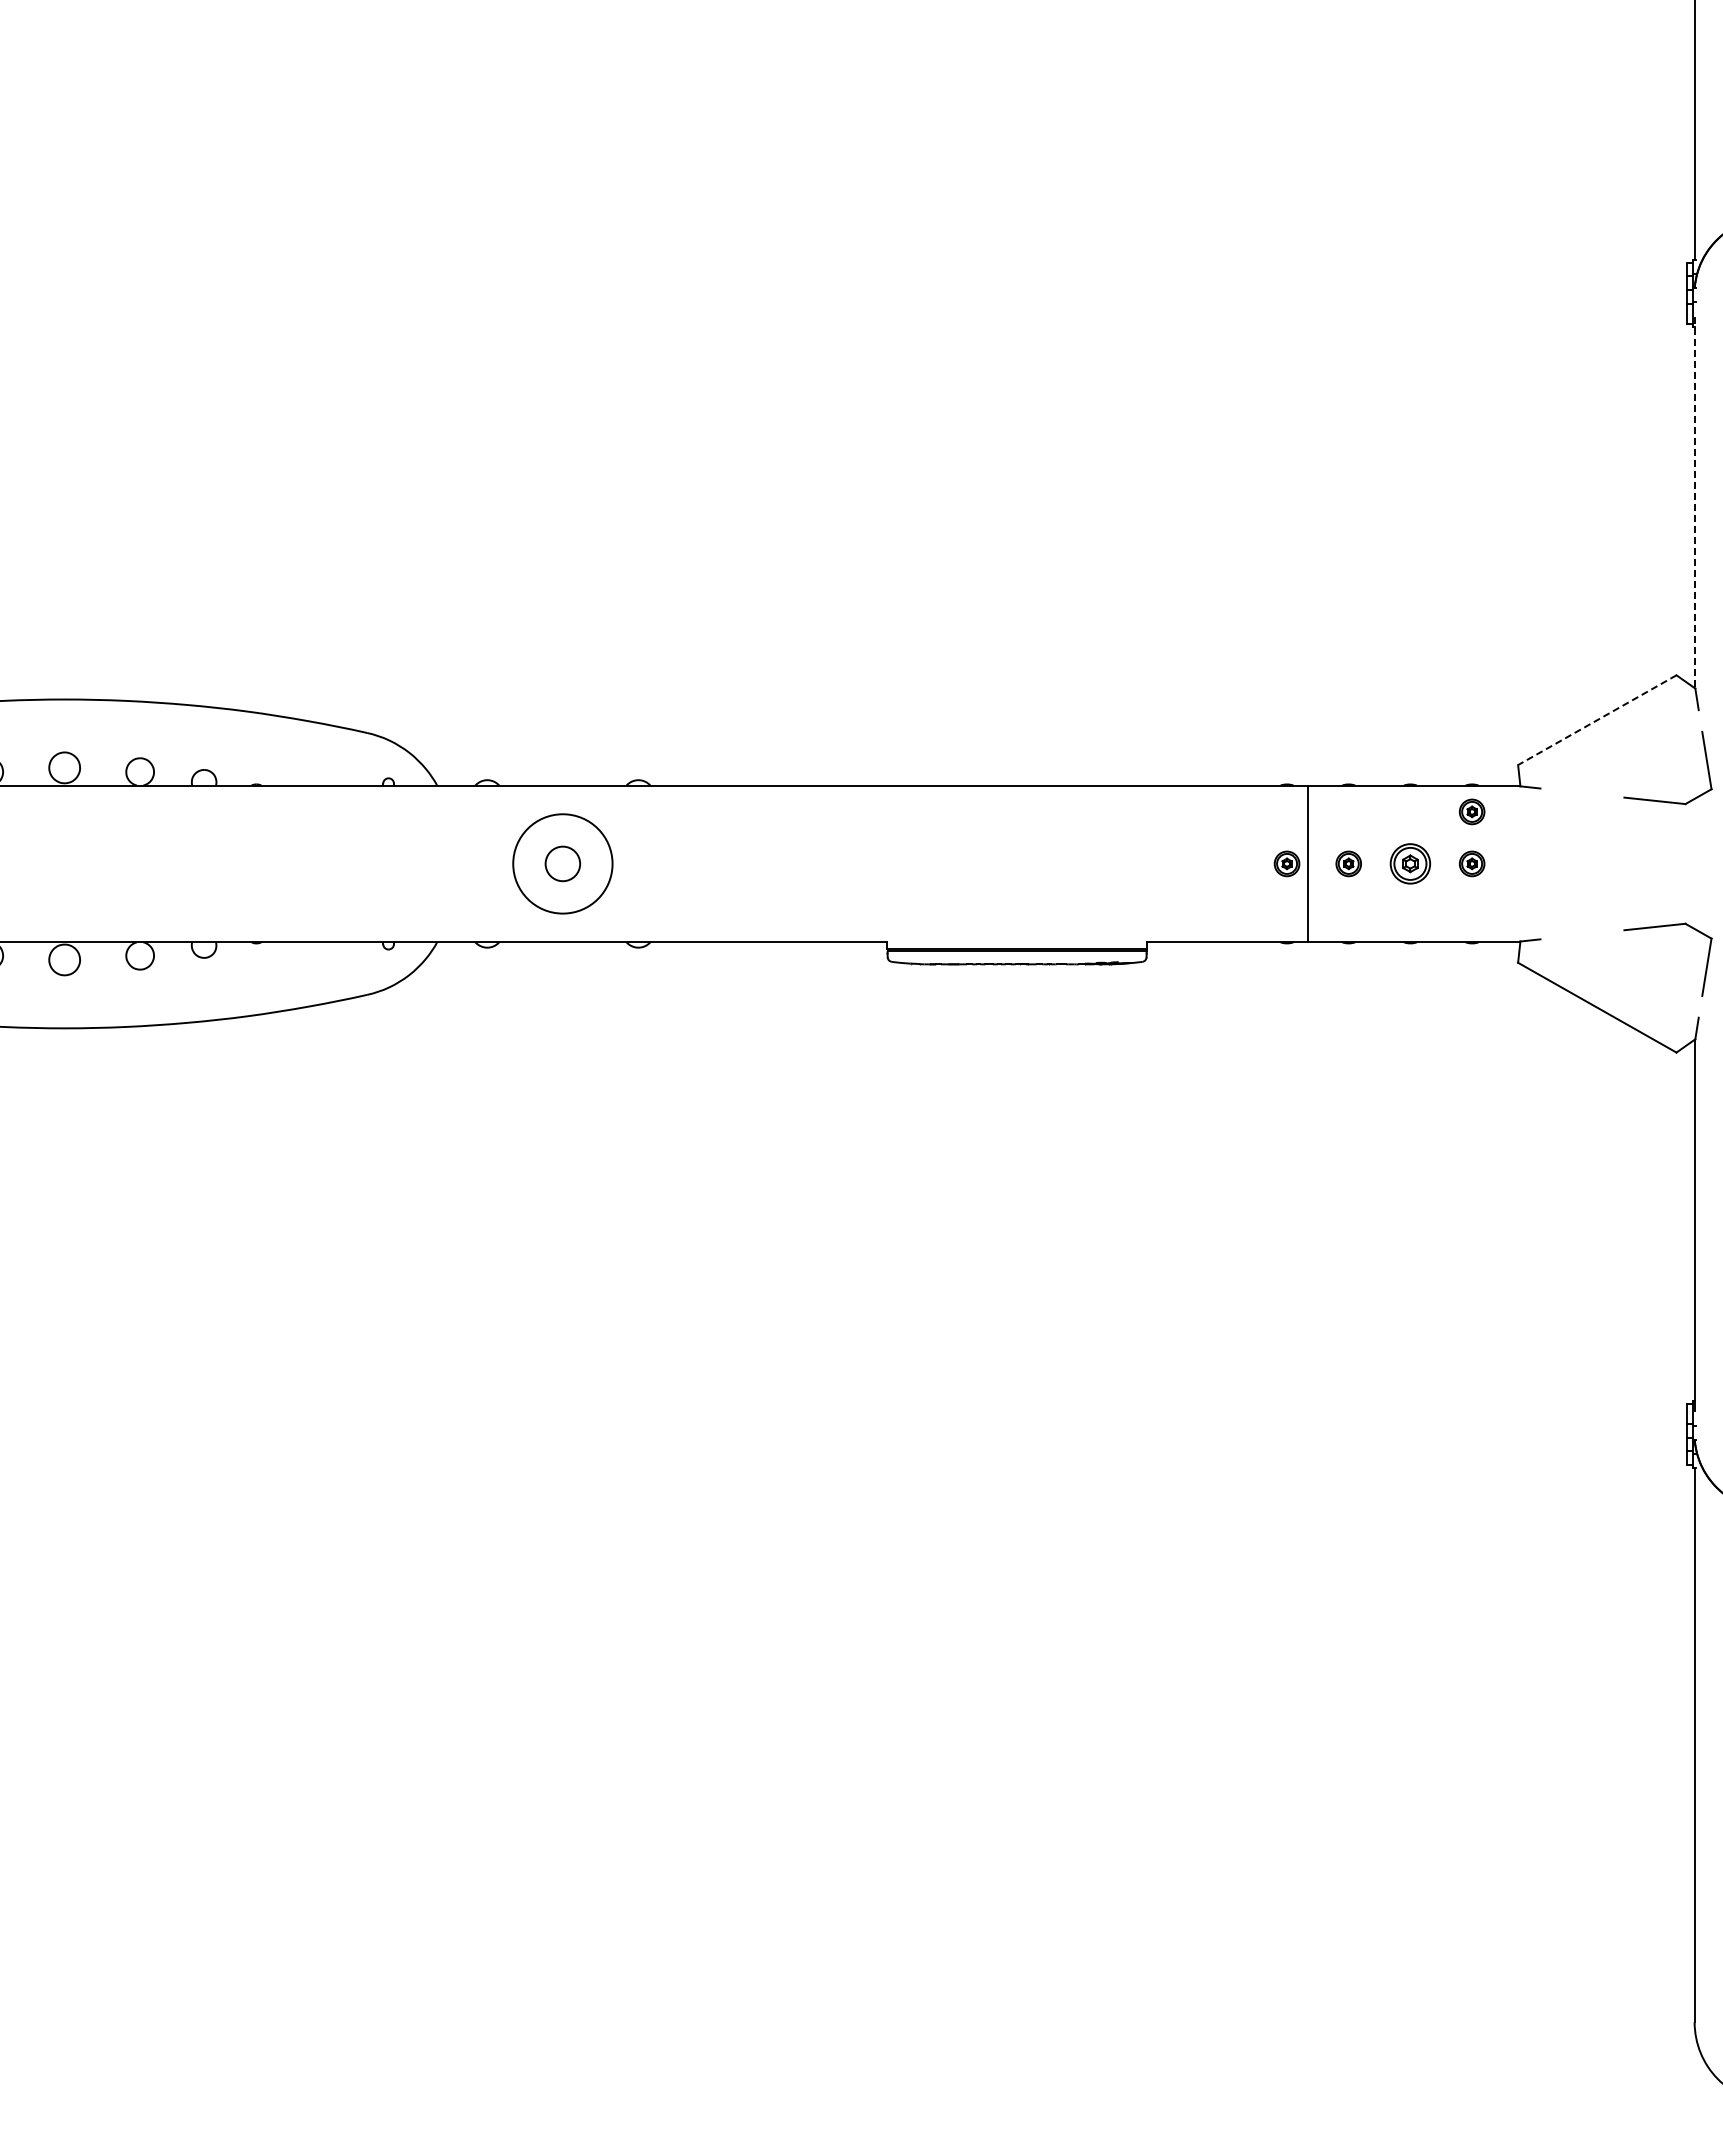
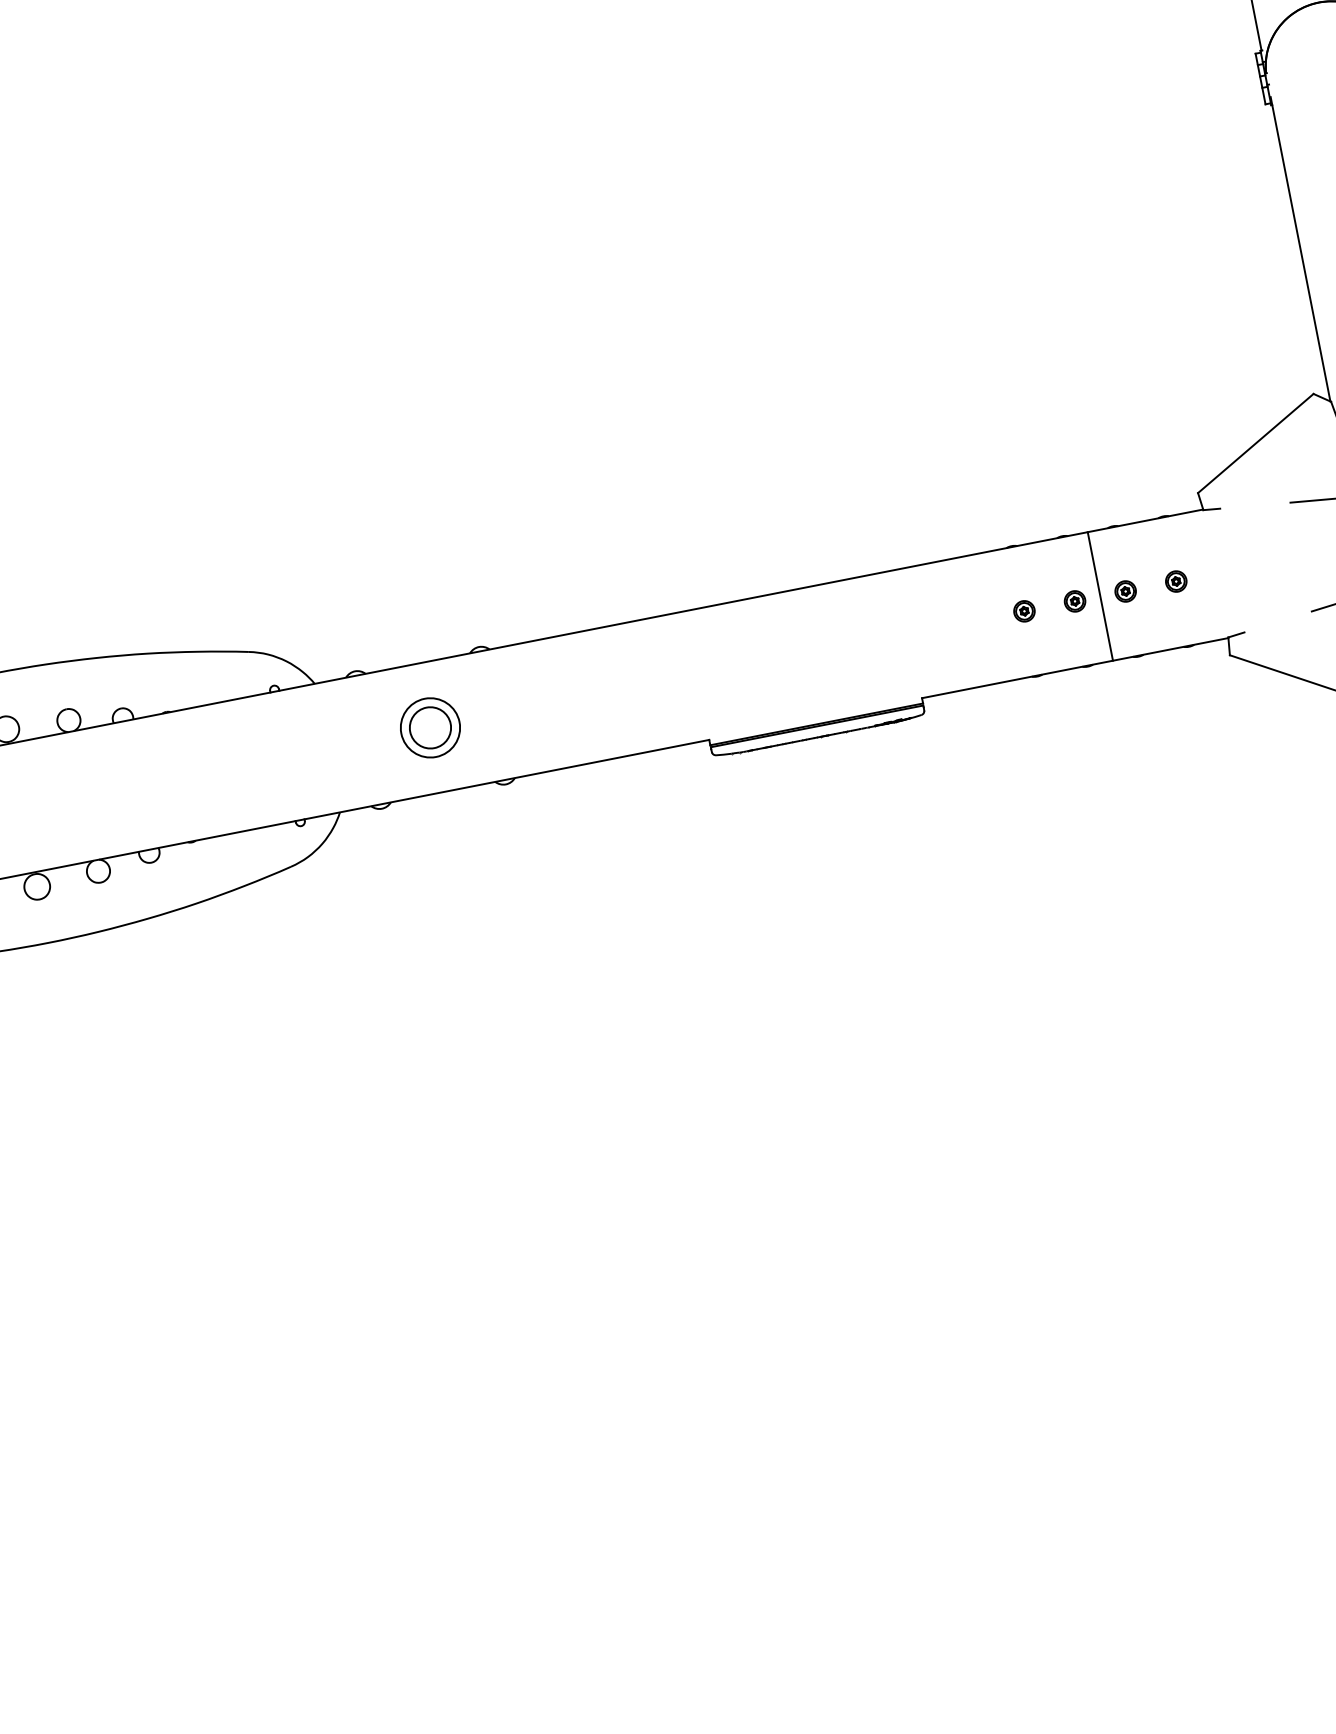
line: (1694, 502) -> (1300, 249), dashed -> solid
line: (1596, 720) -> (1255, 443), dashed -> solid
part: (1471, 811) -> (1167, 538), removed
circle: (562, 863) -> (430, 727), size x0.71
circle: (562, 863) -> (430, 727), size x1.43
line: (1307, 863) -> (1100, 596), moved
part: (1410, 863) -> (1125, 591), size x0.62

